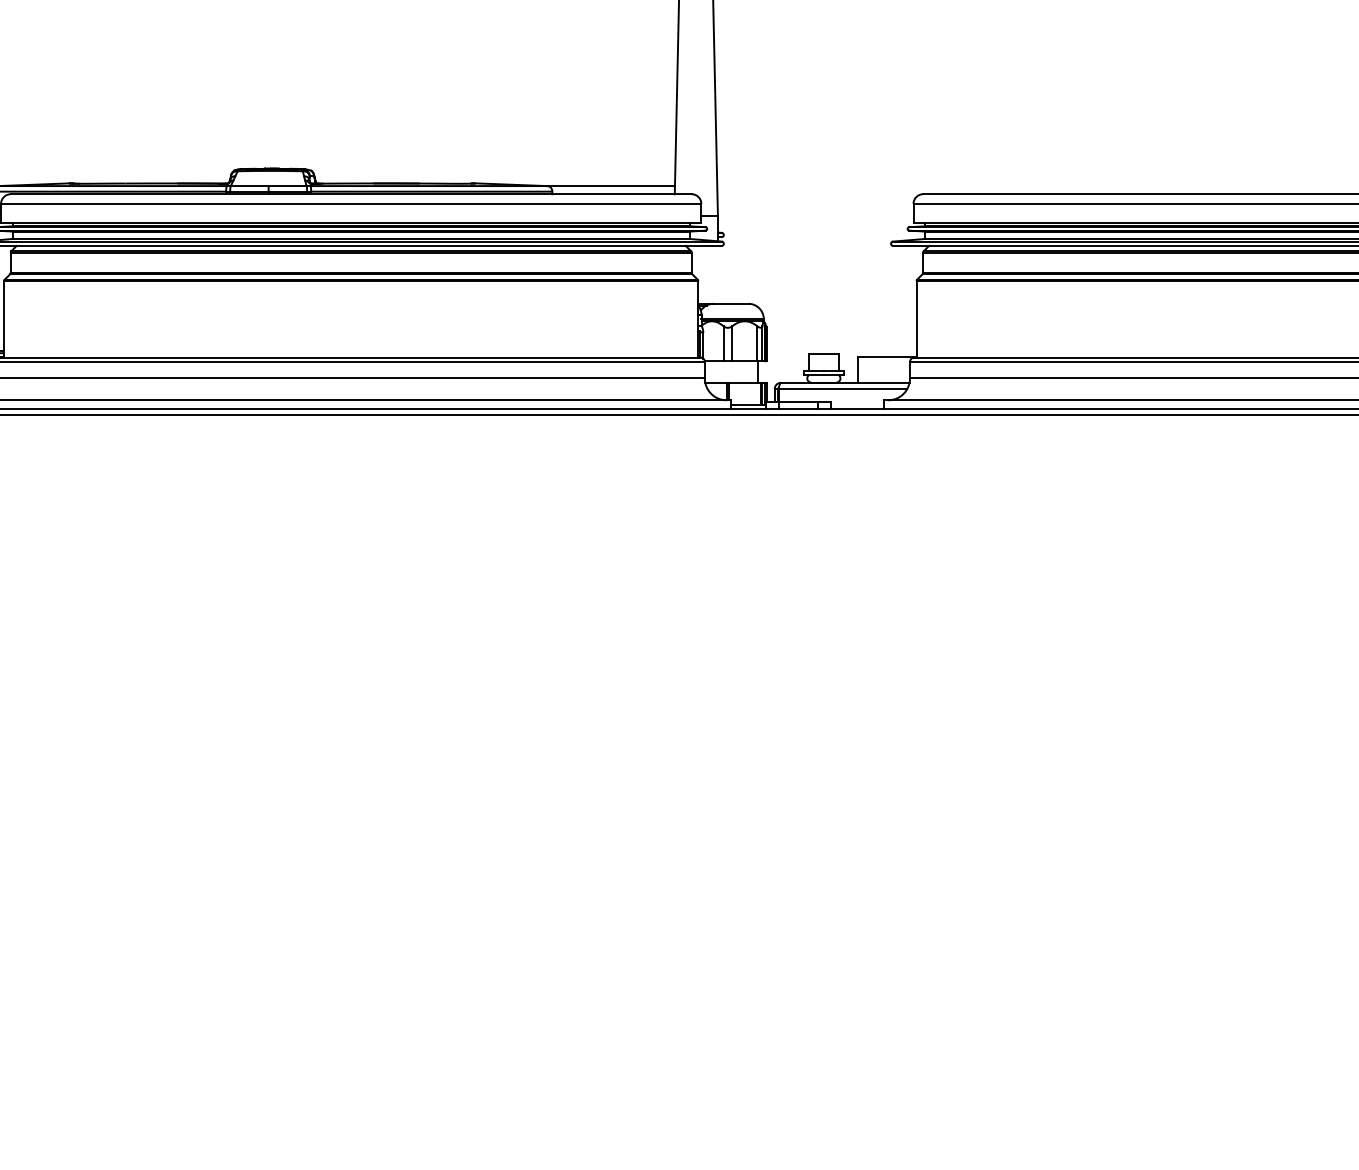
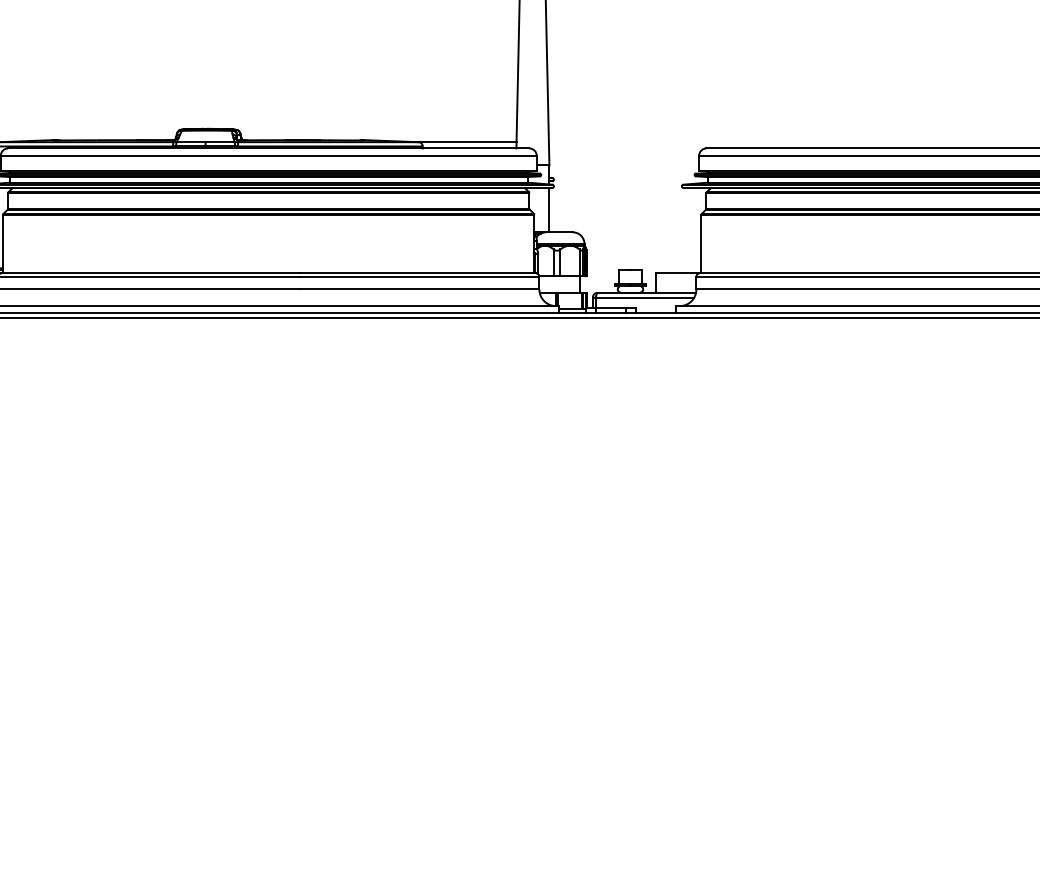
line: (717, 274) -> (549, 209), added

